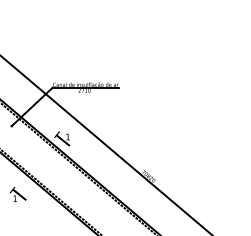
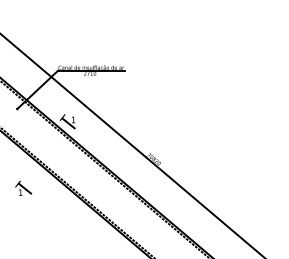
part: (17, 193) -> (23, 187), moved

